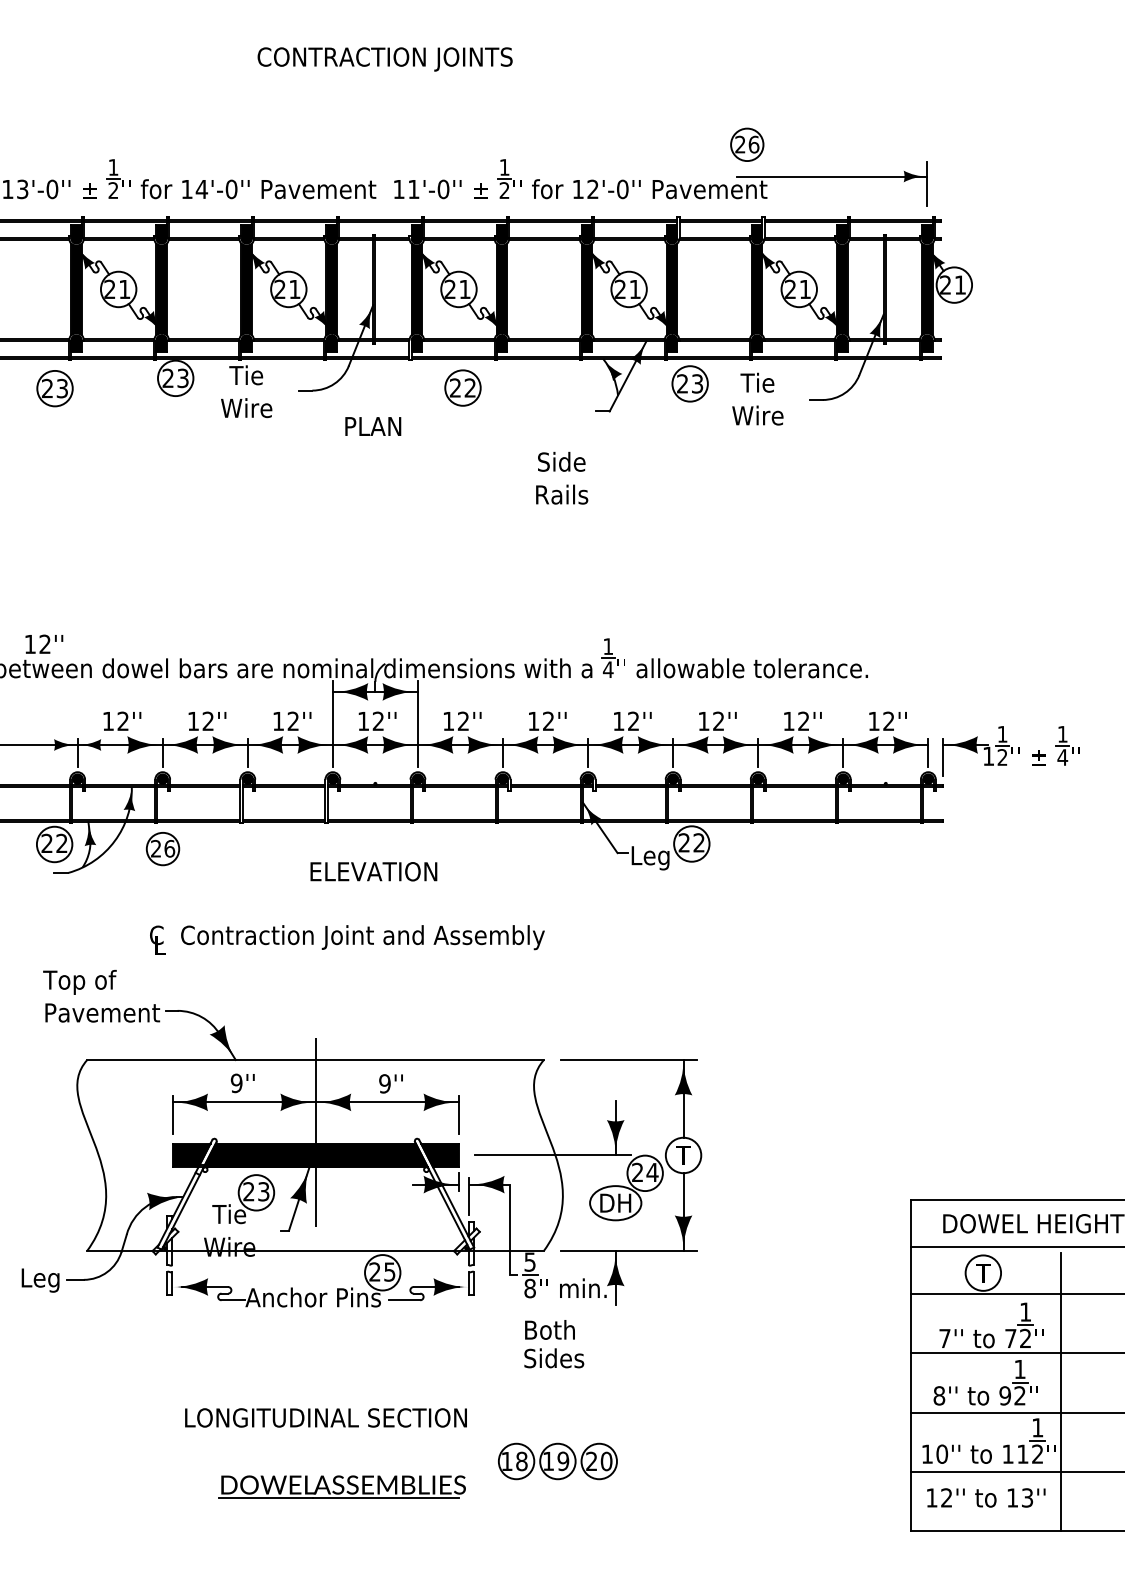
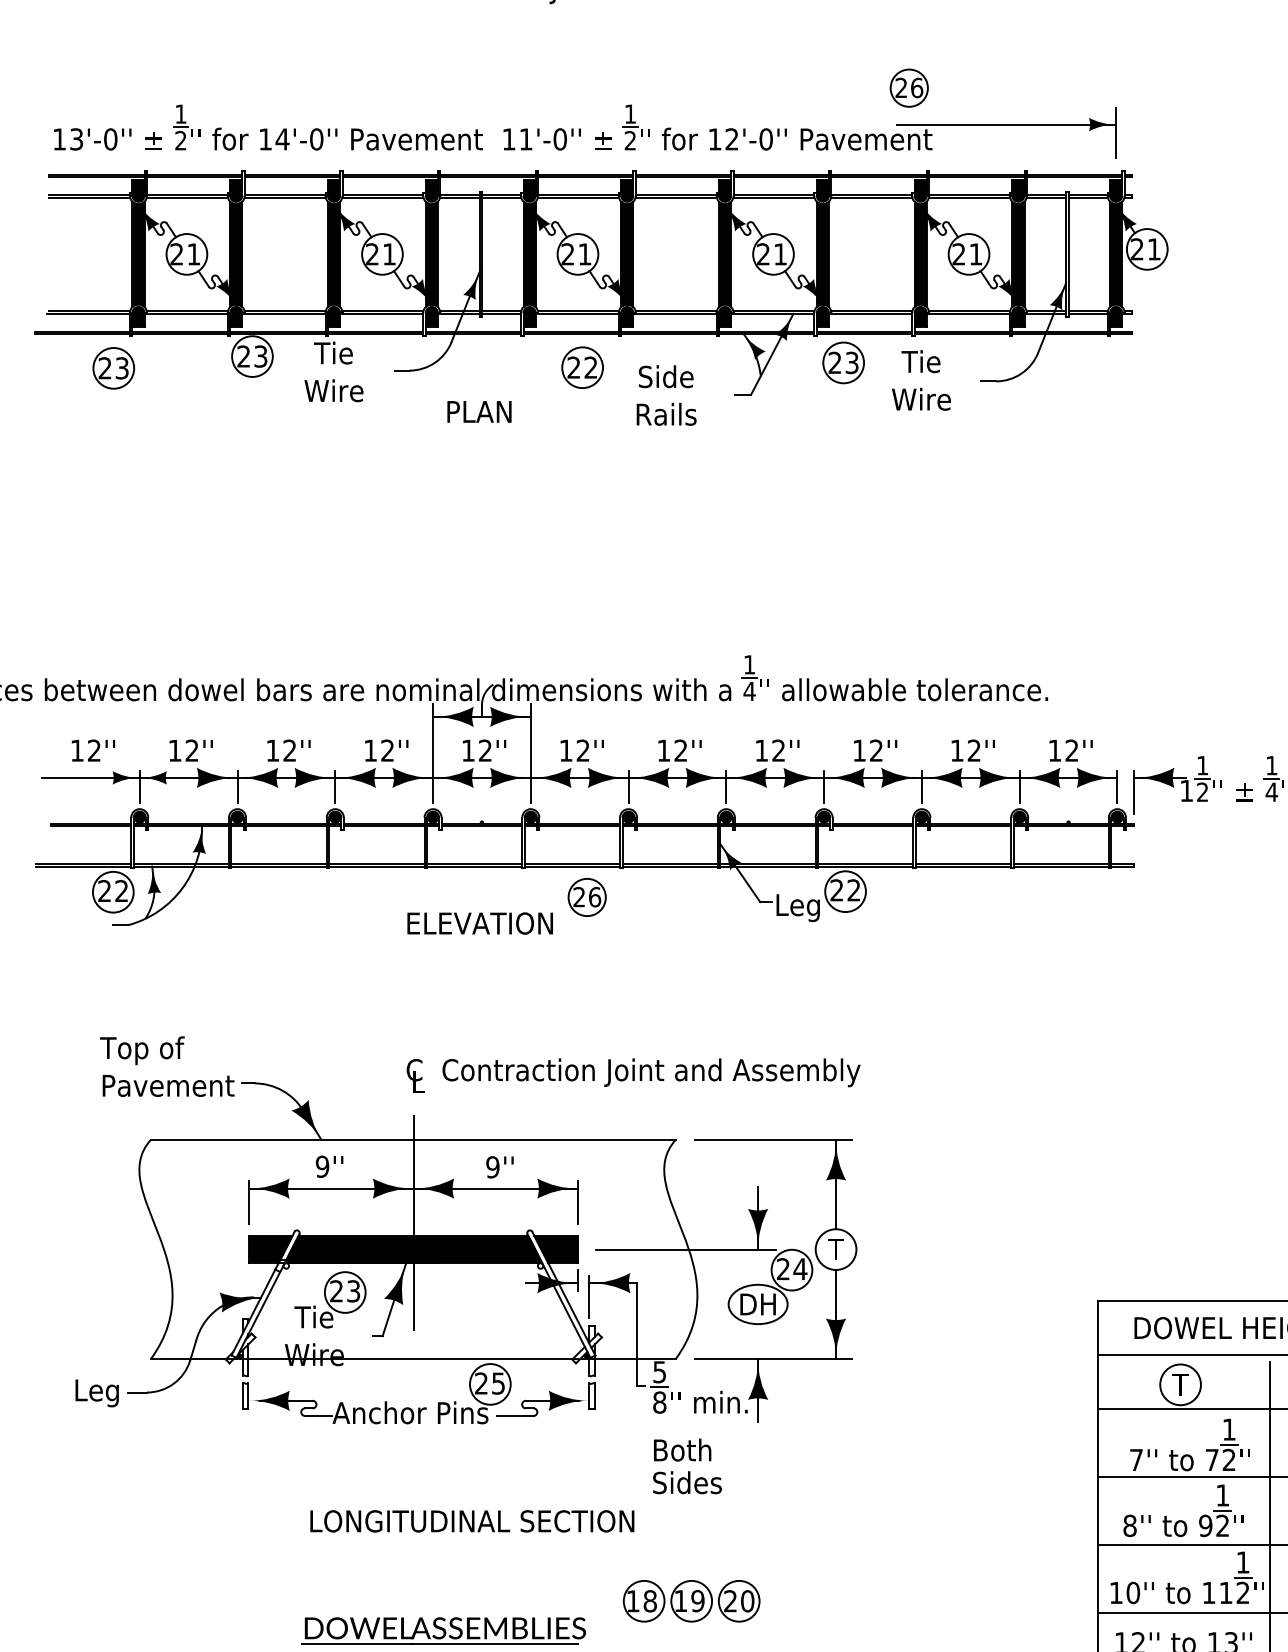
text: (562, 477) -> (667, 394), moved
text: (44, 643) -> (93, 749), moved
part: (162, 849) -> (586, 897), moved
text: (347, 939) -> (633, 1074), moved
text: (325, 1417) -> (471, 1520), moved

